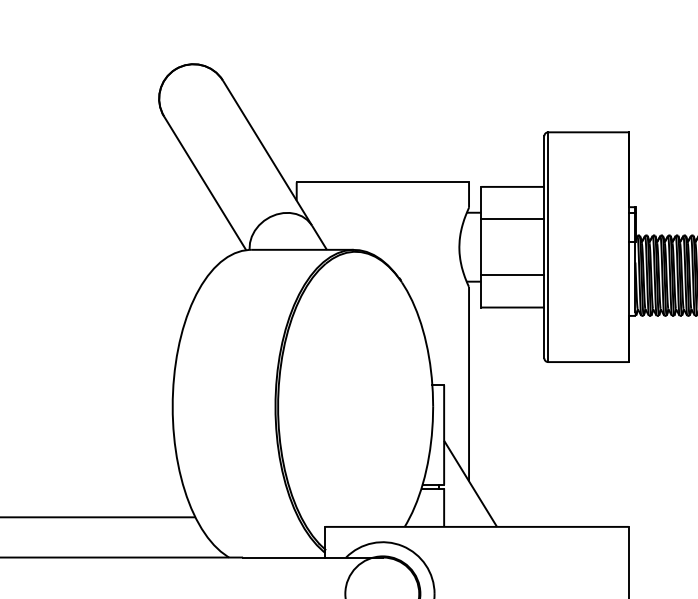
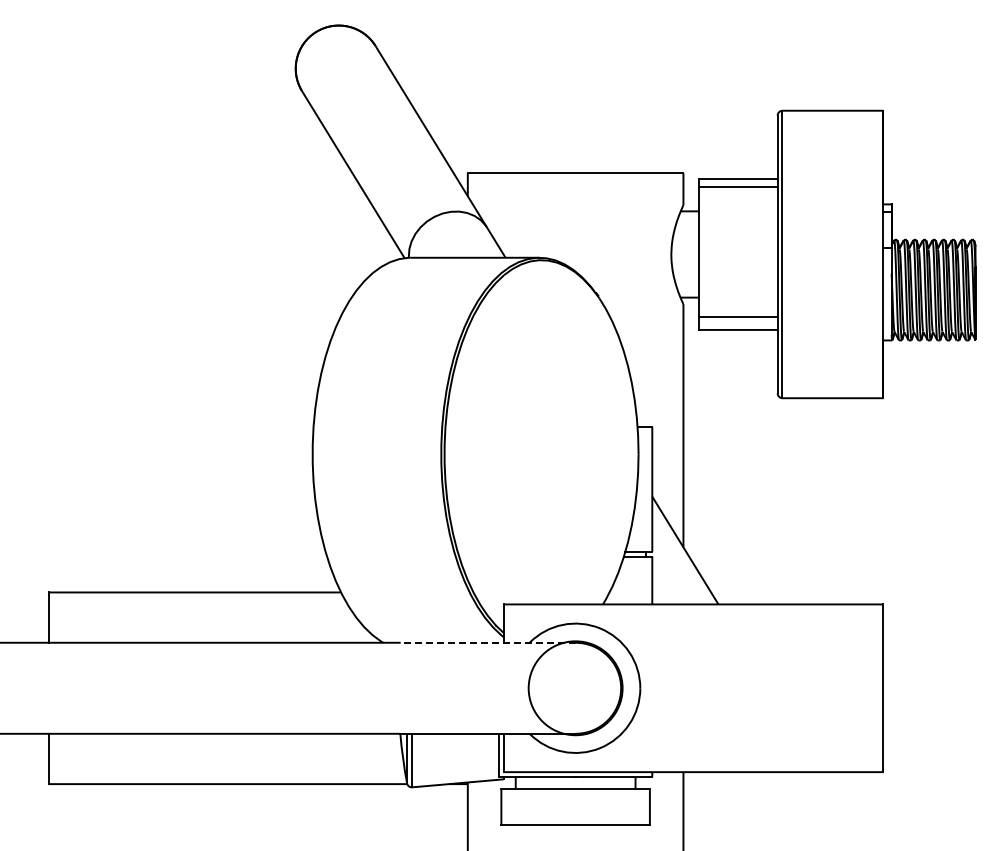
line: (512, 219) -> (737, 187), moved
line: (512, 275) -> (737, 317), moved
line: (312, 557) -> (487, 642), solid -> dashed

